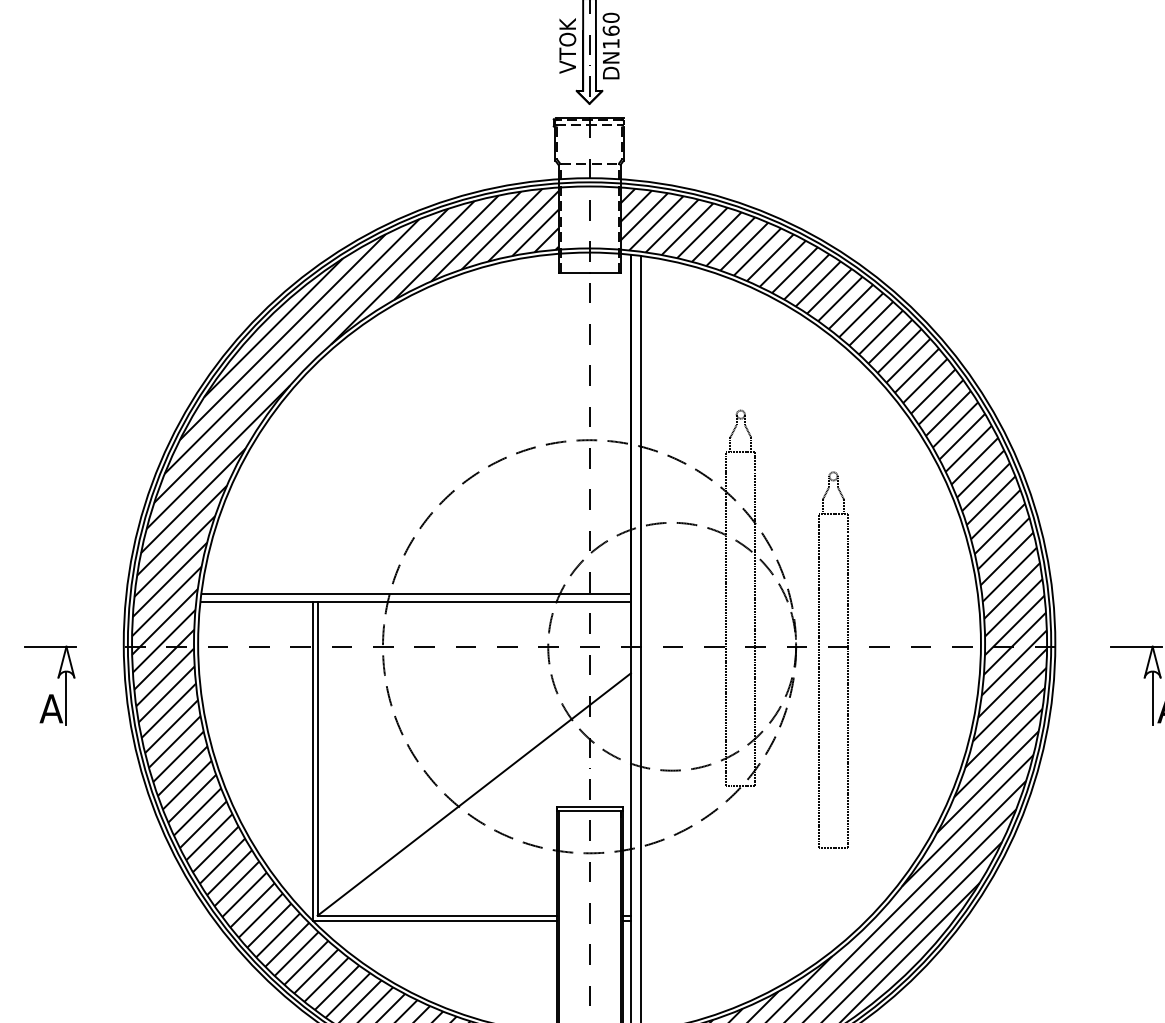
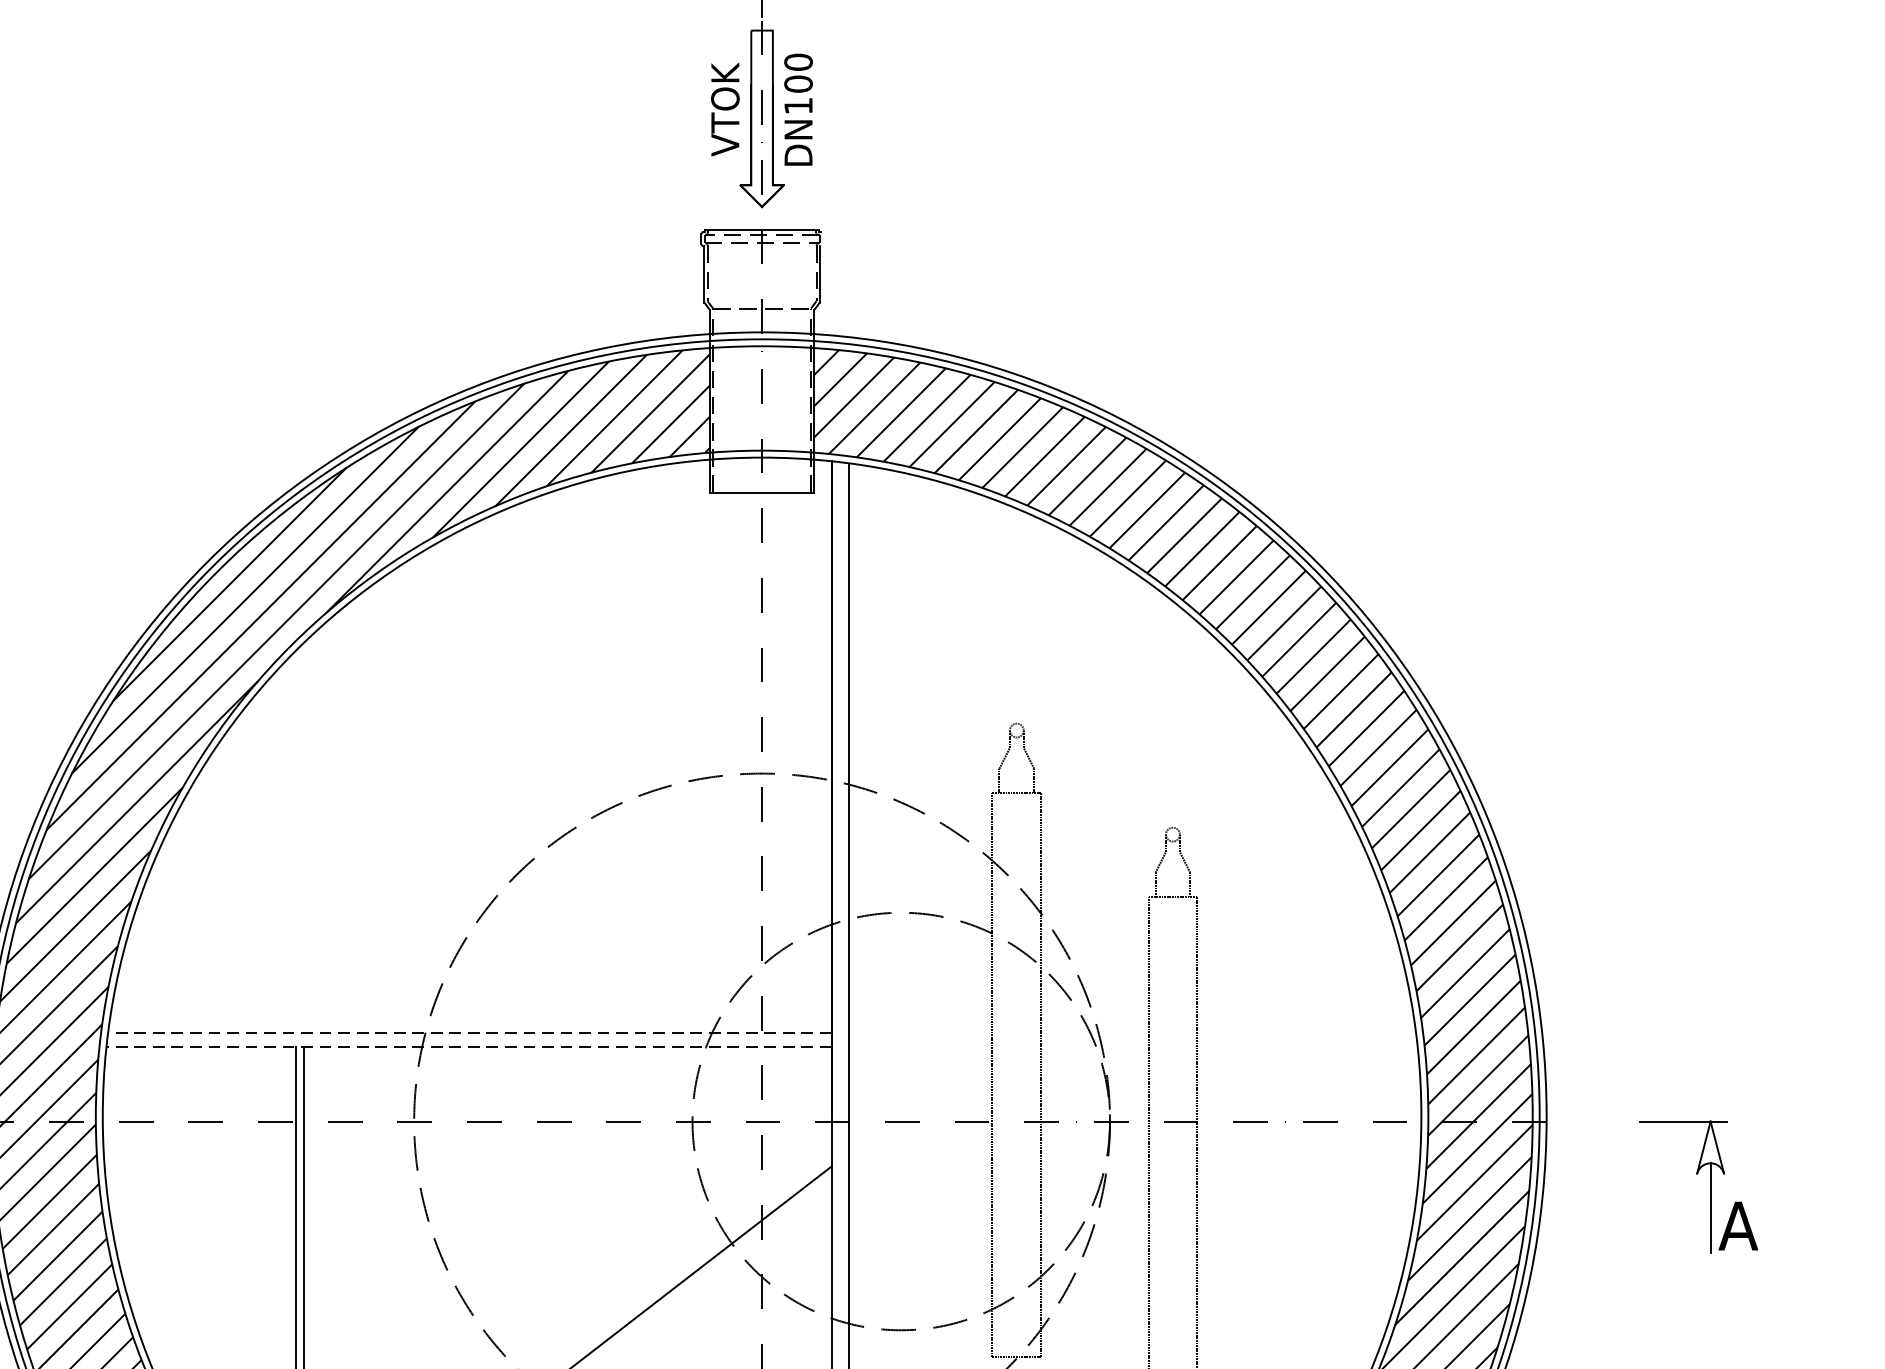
text: (610, 30) -> (797, 83), DN160 -> DN100
line: (416, 594) -> (470, 1033), solid -> dashed
line: (415, 602) -> (468, 1046), solid -> dashed

